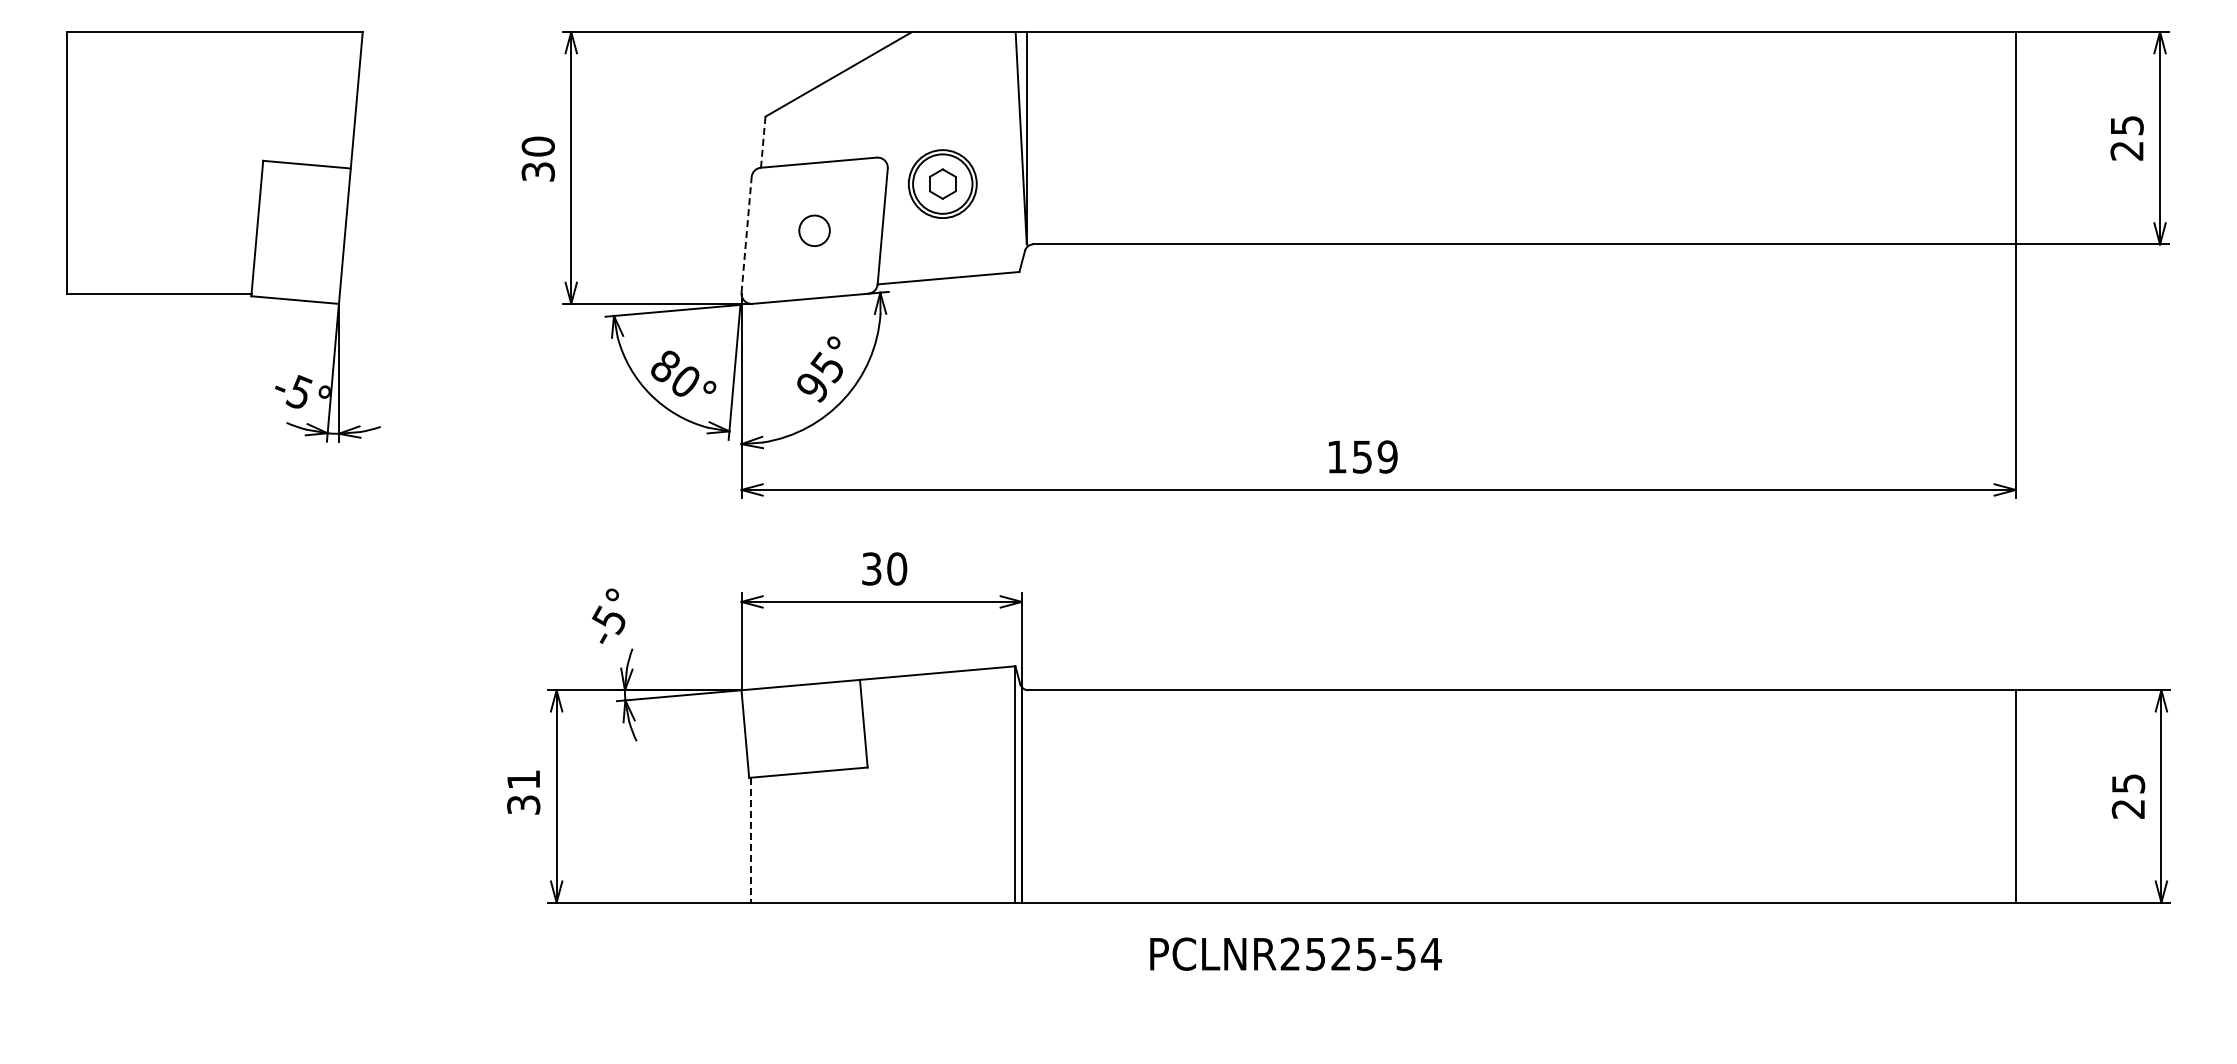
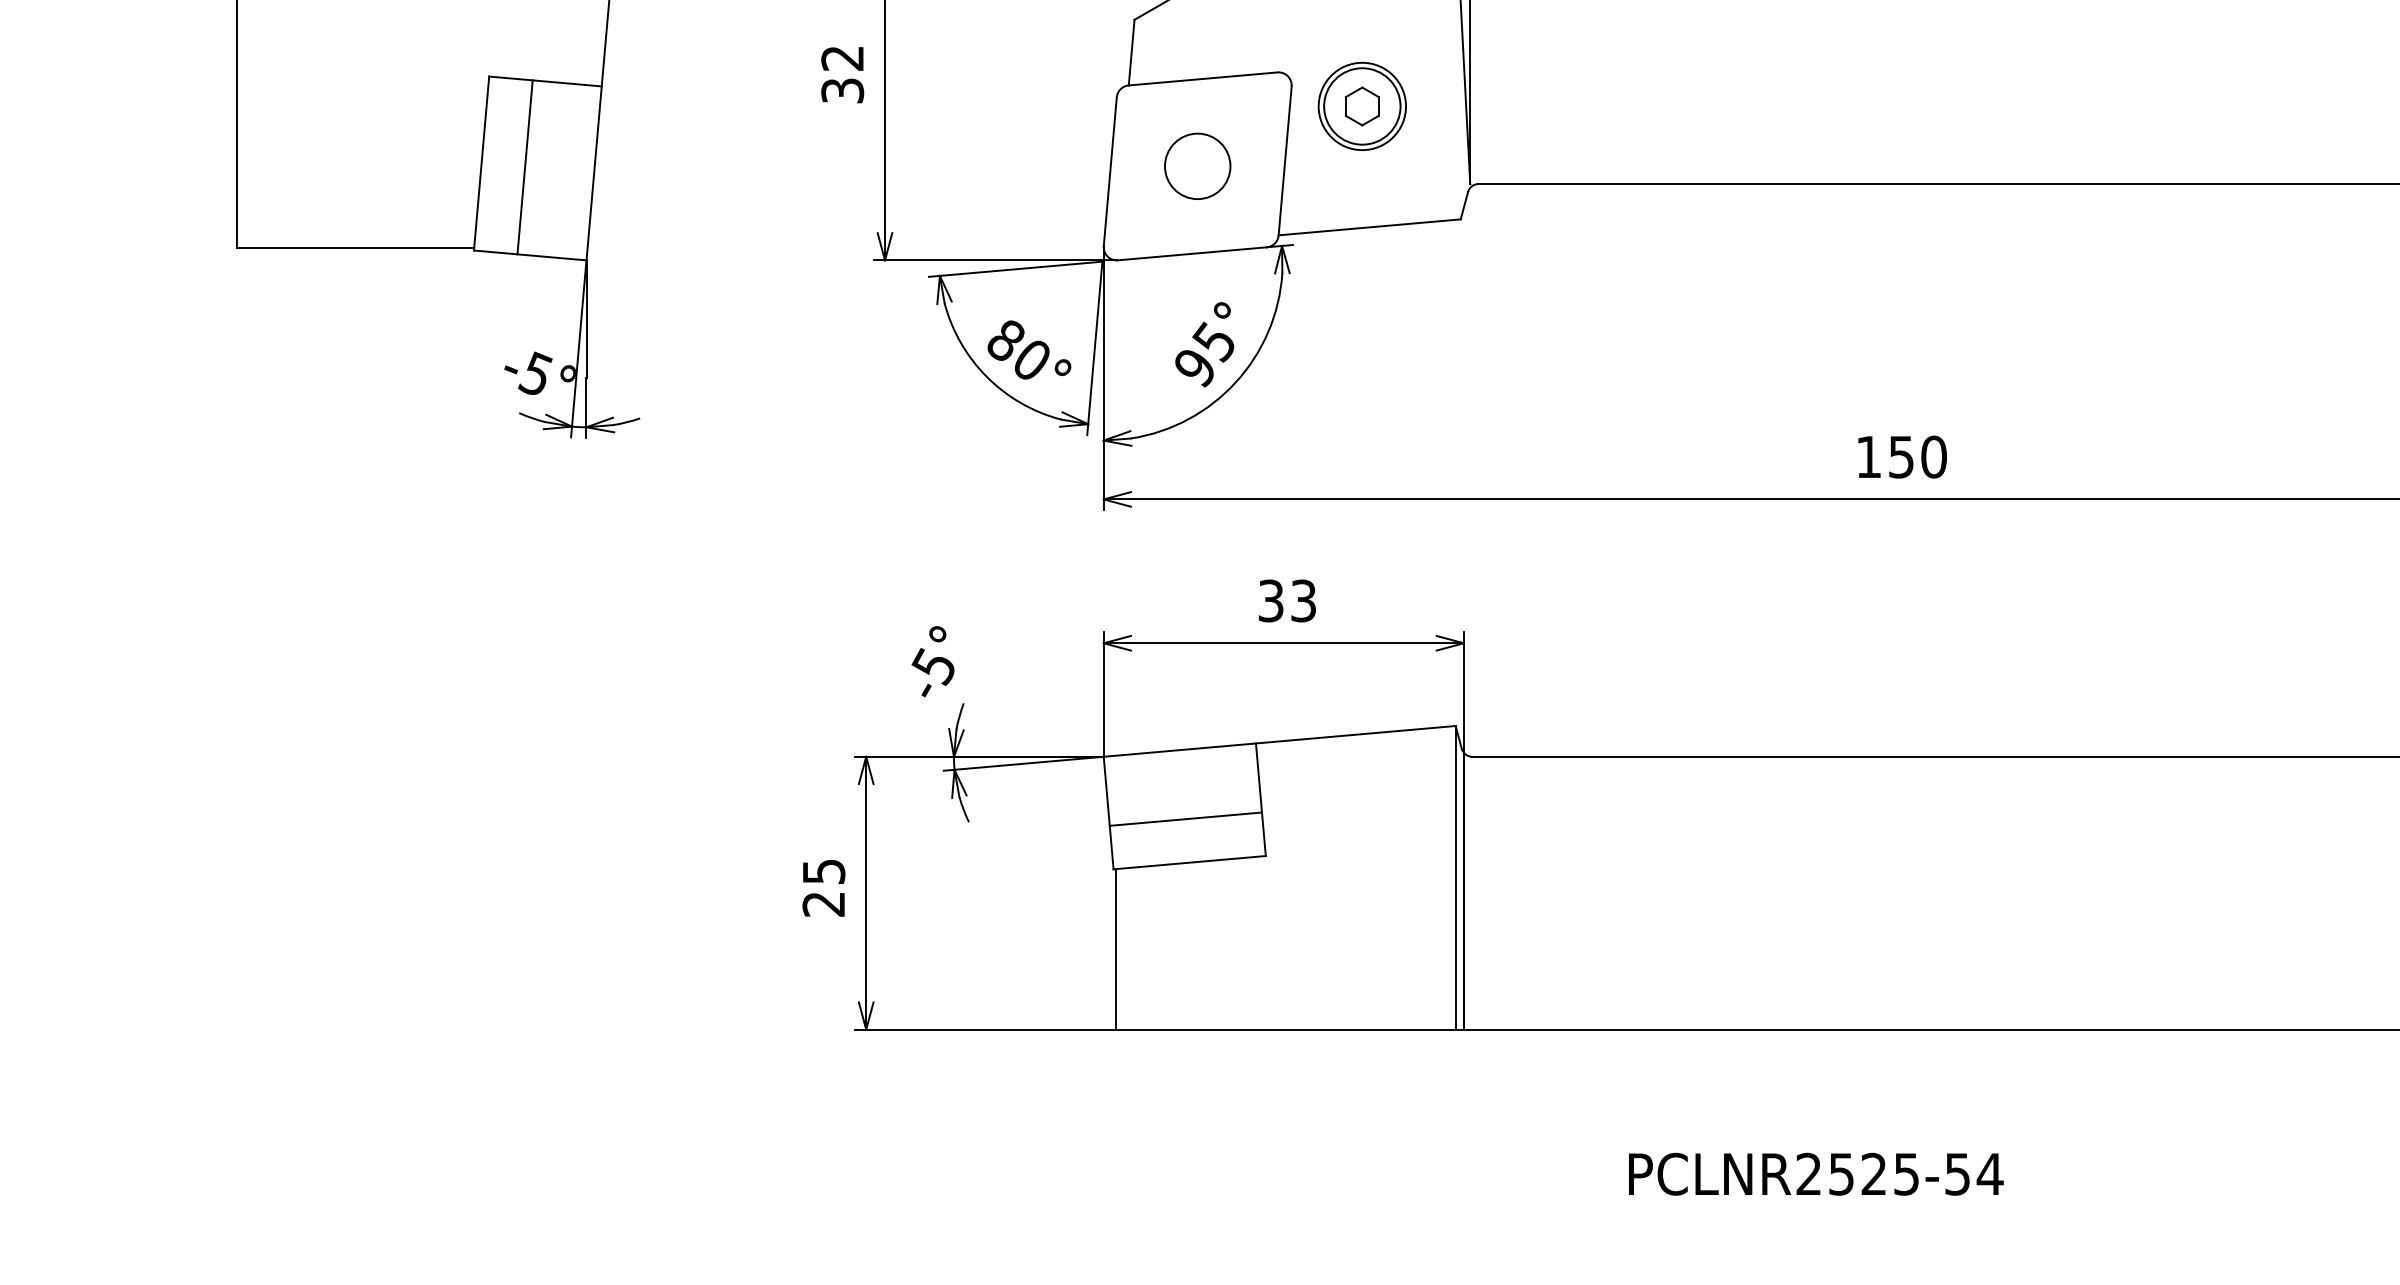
line: (763, 142) -> (1131, 53), dashed -> solid
text: (538, 146) -> (842, 58), 30 -> 32
circle: (814, 230) -> (1197, 166), size x1.67
line: (291, 231) -> (525, 167), added
line: (746, 234) -> (1110, 171), dashed -> solid
text: (1387, 456) -> (1933, 456), 159 -> 150
text: (897, 568) -> (1304, 600), 30 -> 33
line: (805, 738) -> (1185, 818), added
text: (523, 792) -> (823, 888), 31 -> 25
line: (751, 840) -> (1116, 949), dashed -> solid
text: (1295, 953) -> (1815, 1173), moved

